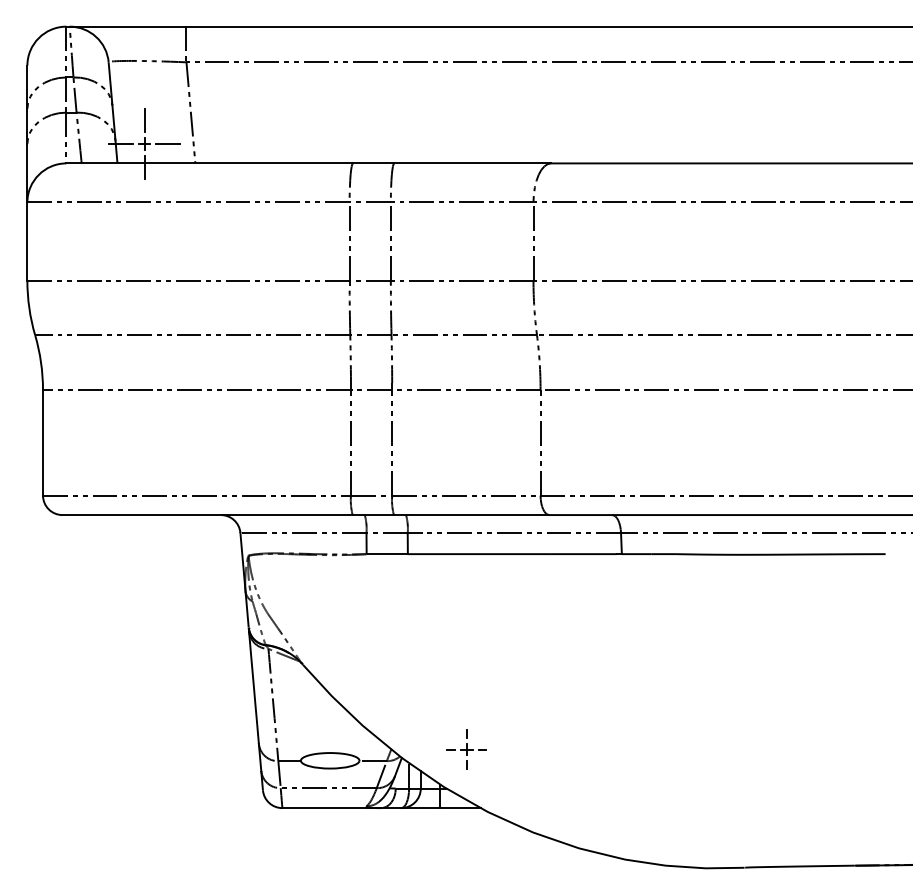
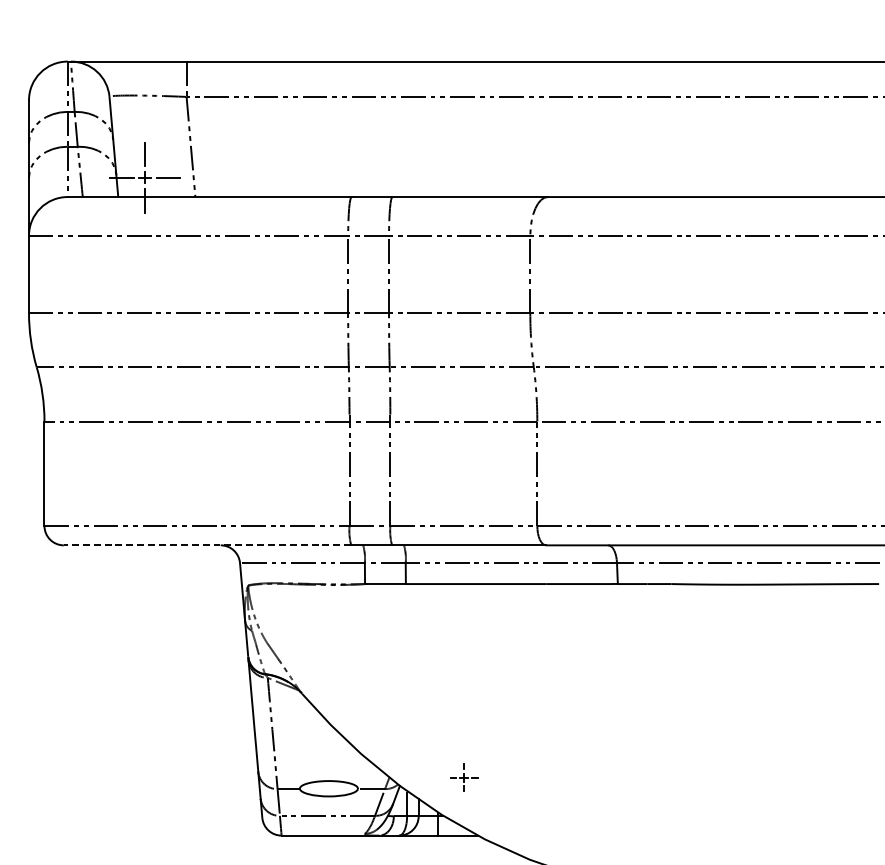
line: (207, 515) -> (207, 545), solid -> dashed
part: (466, 749) -> (463, 777), size x0.7

